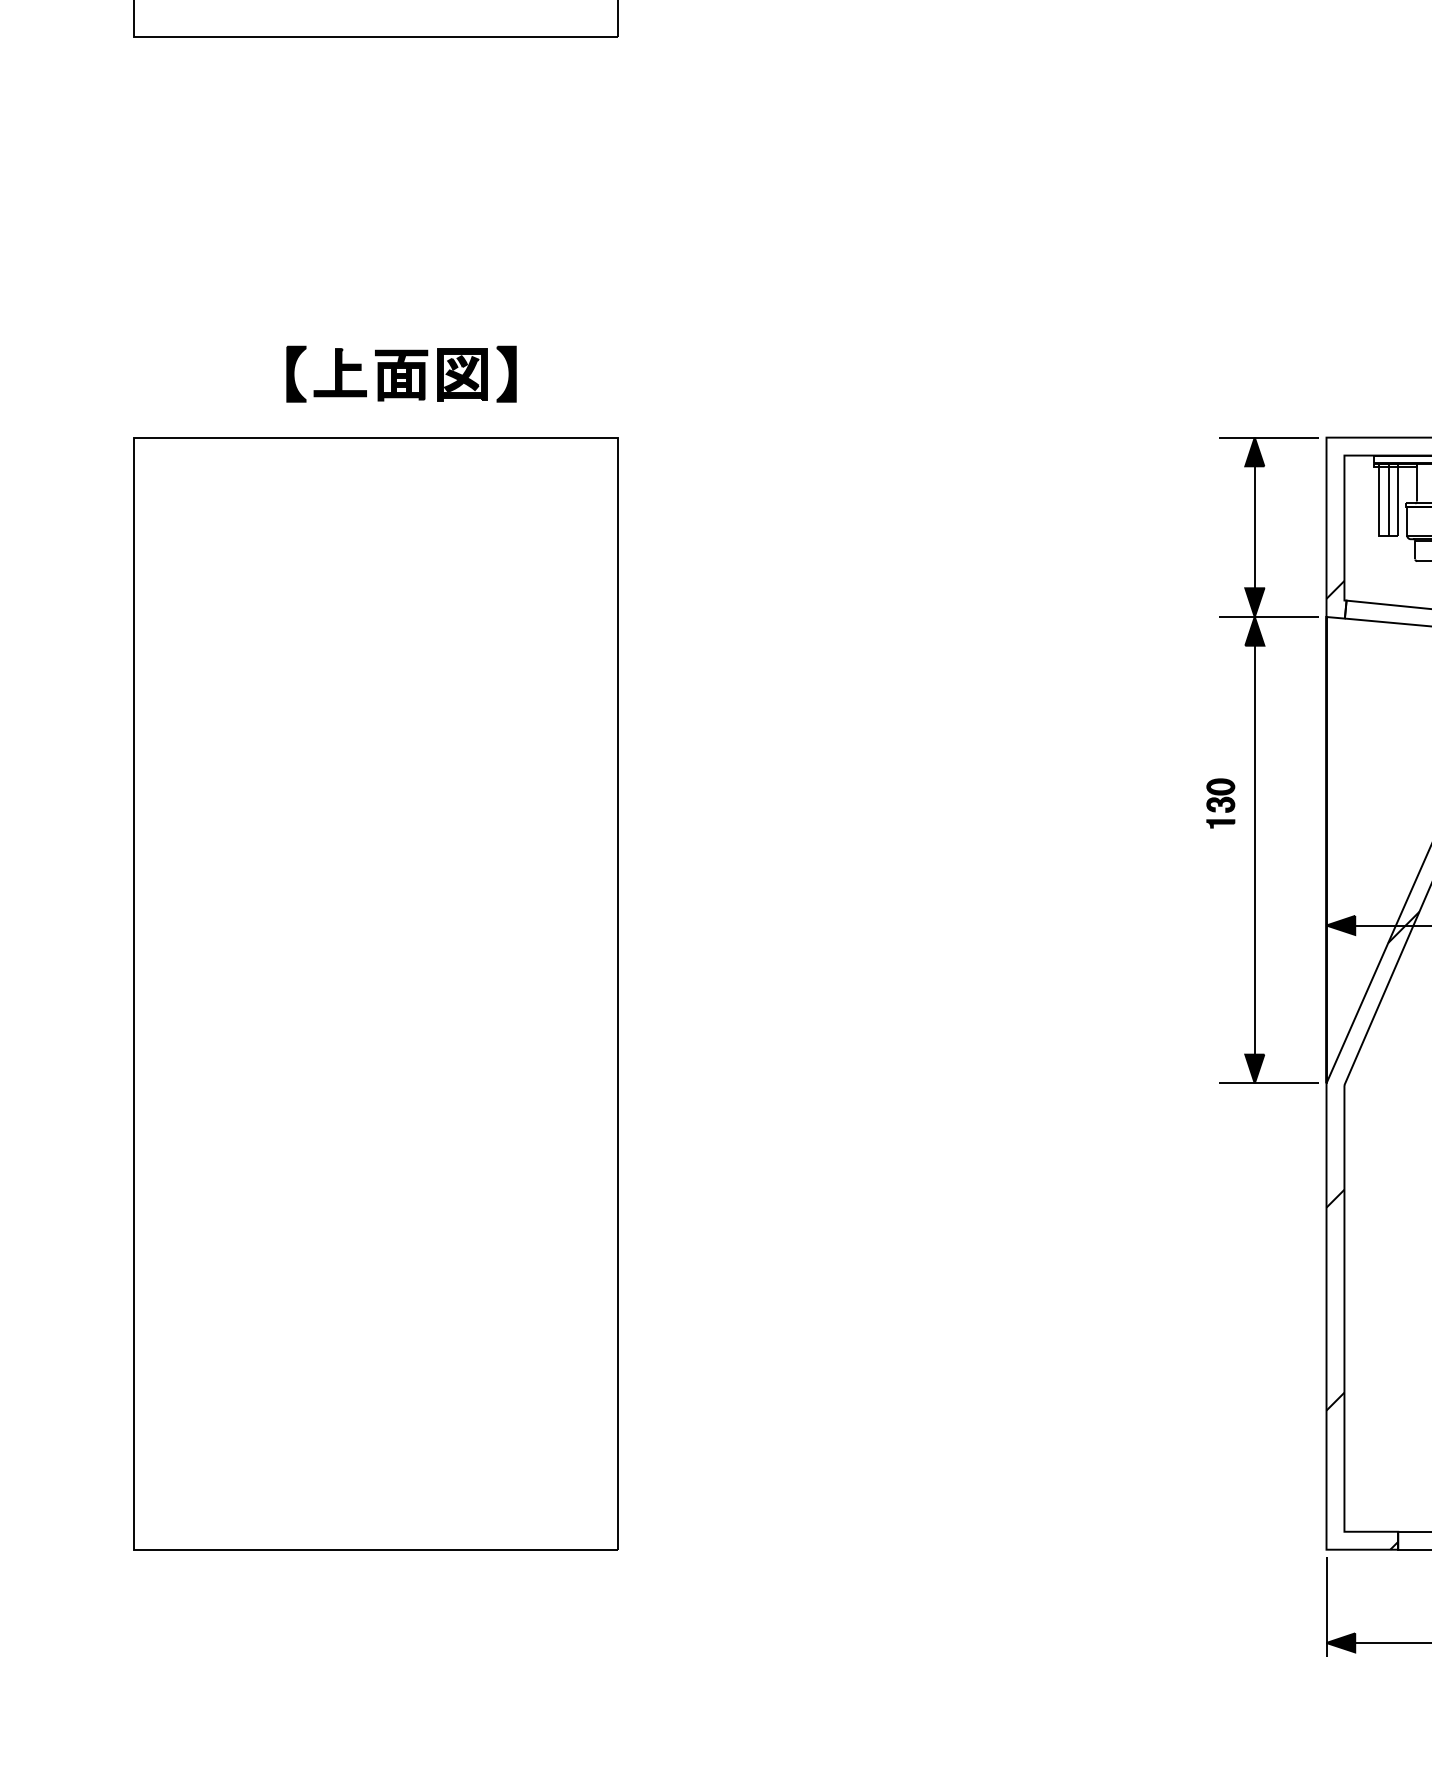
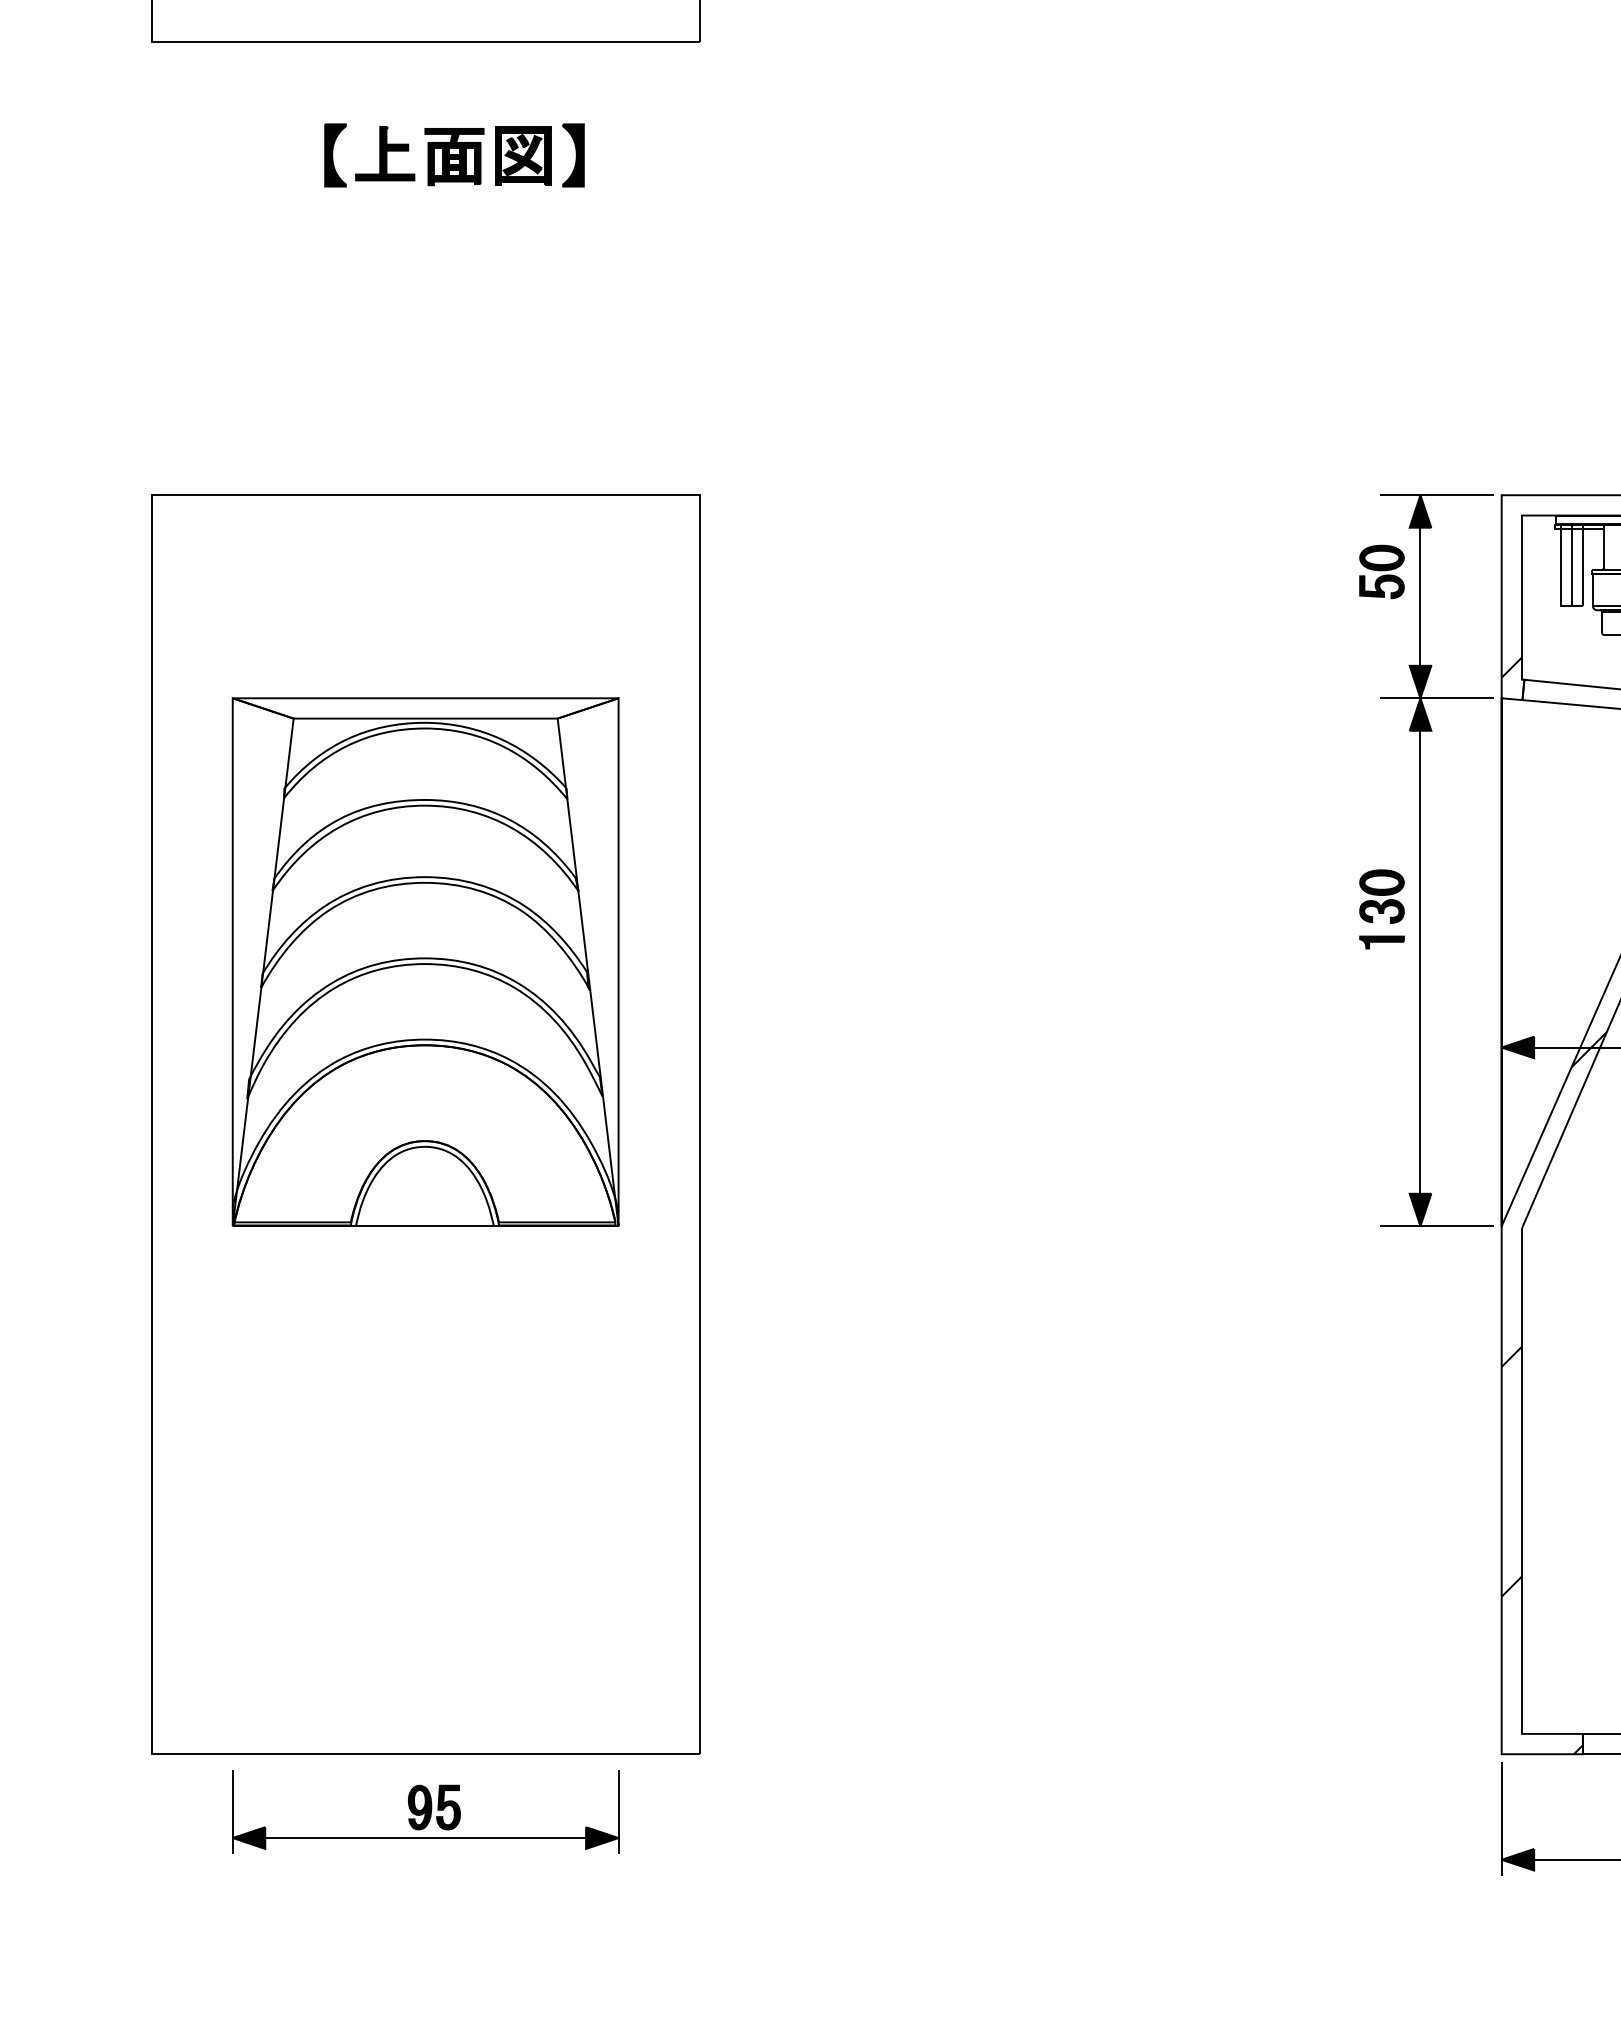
part: (401, 374) -> (454, 155), moved
part: (1220, 504) -> (1381, 571), added
part: (1220, 803) -> (1381, 909), size x1.43
part: (375, 849) -> (425, 961), added
part: (375, 1600) -> (425, 1811), added

